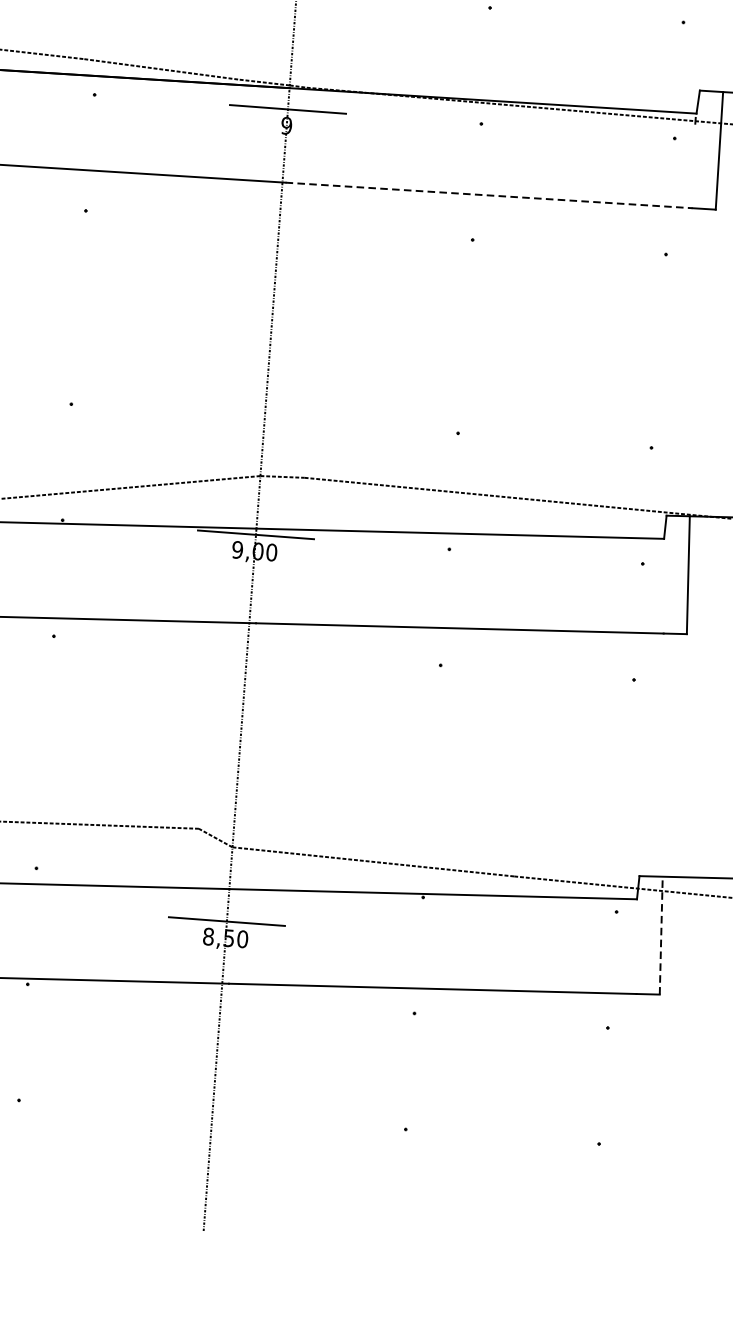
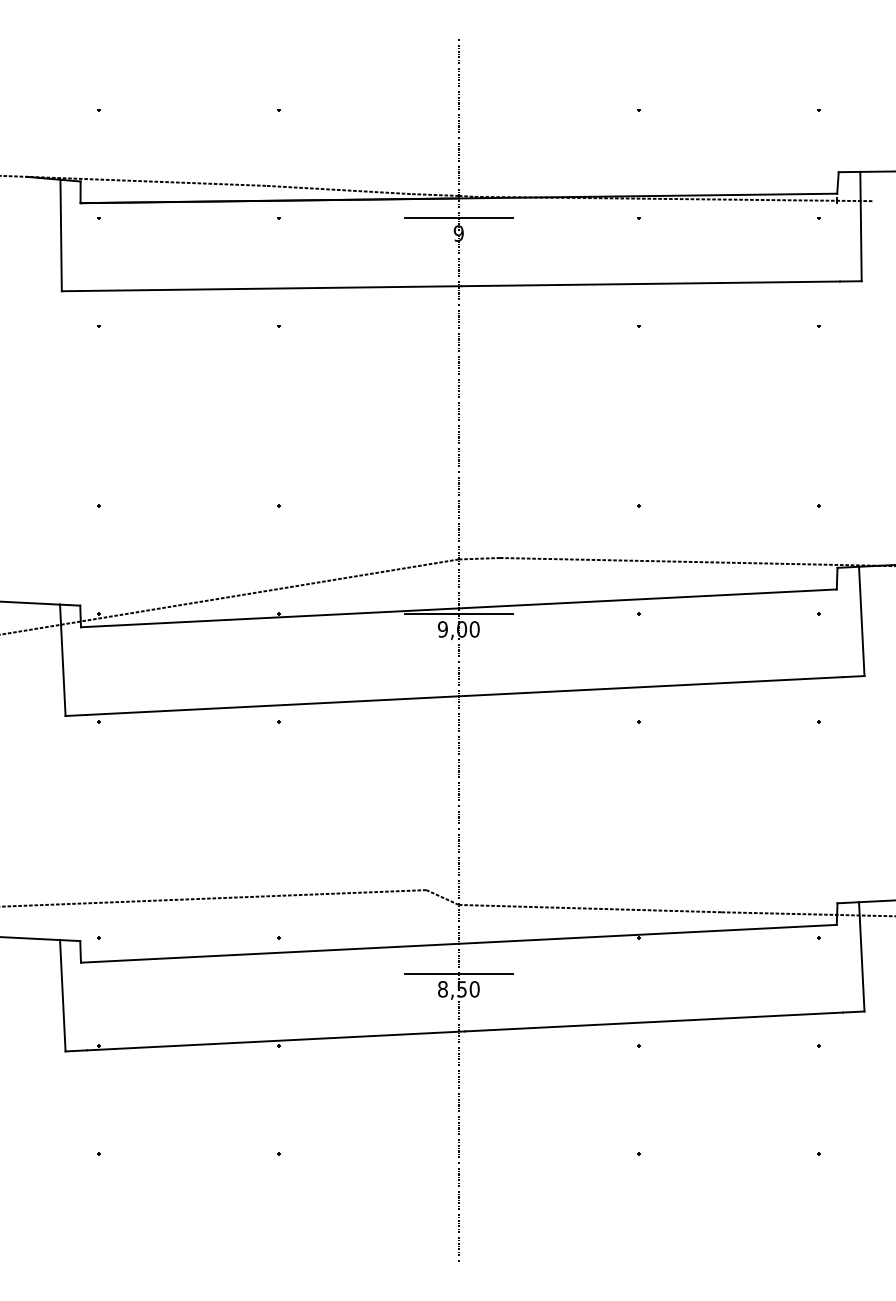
line: (489, 195) -> (651, 283), dashed -> solid
line: (661, 935) -> (861, 956), dashed -> solid

